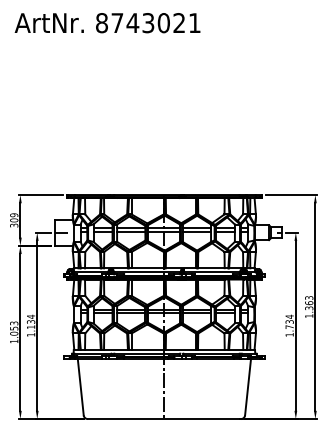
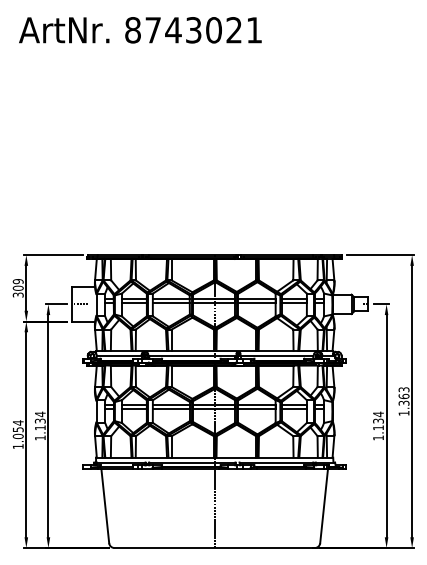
text: (13, 323) -> (17, 422), 1.053 -> 1.054
text: (289, 326) -> (378, 427), 1.734 -> 1.134

